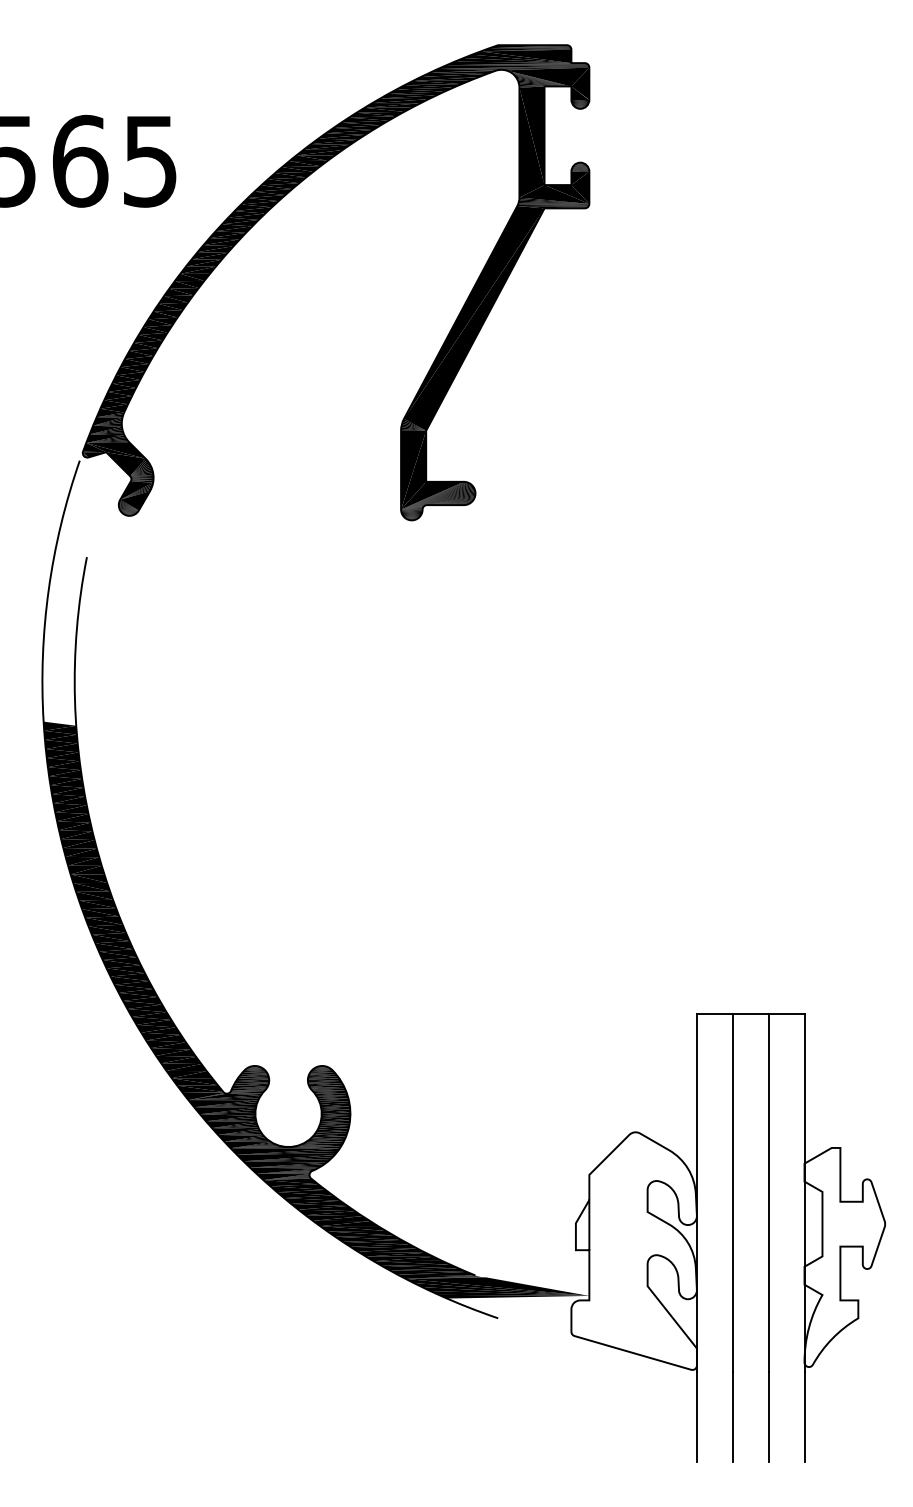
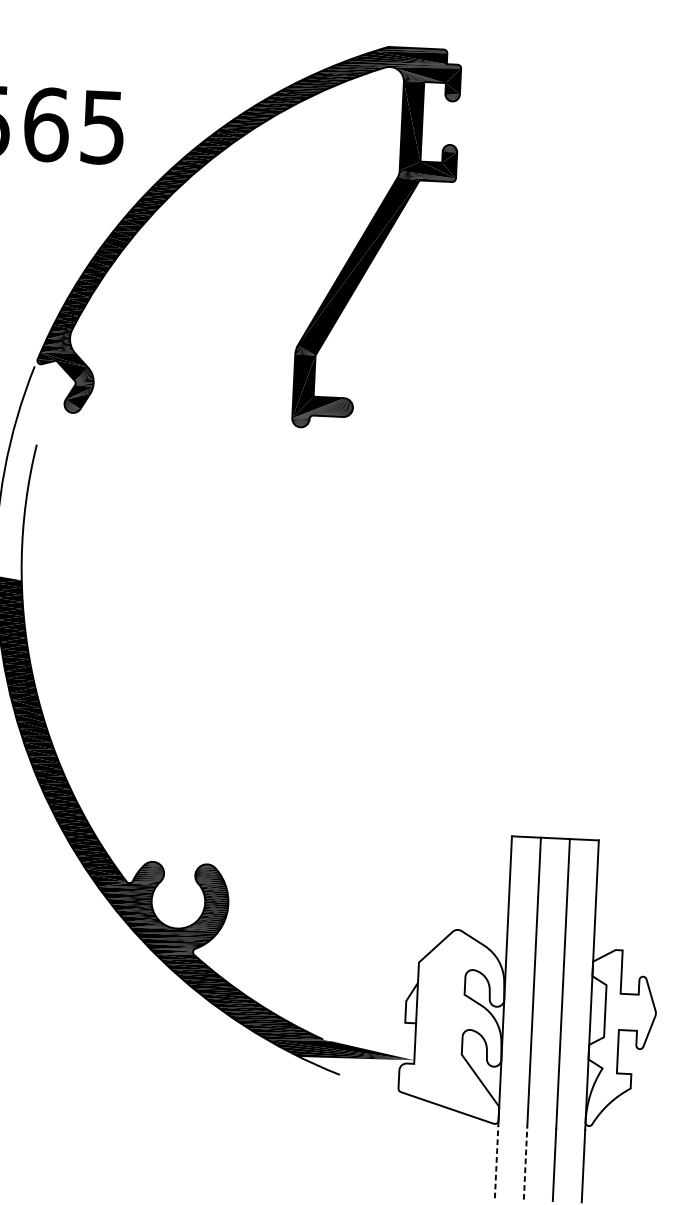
line: (696, 1416) -> (496, 1161), solid -> dashed
line: (732, 1416) -> (525, 1163), solid -> dashed

